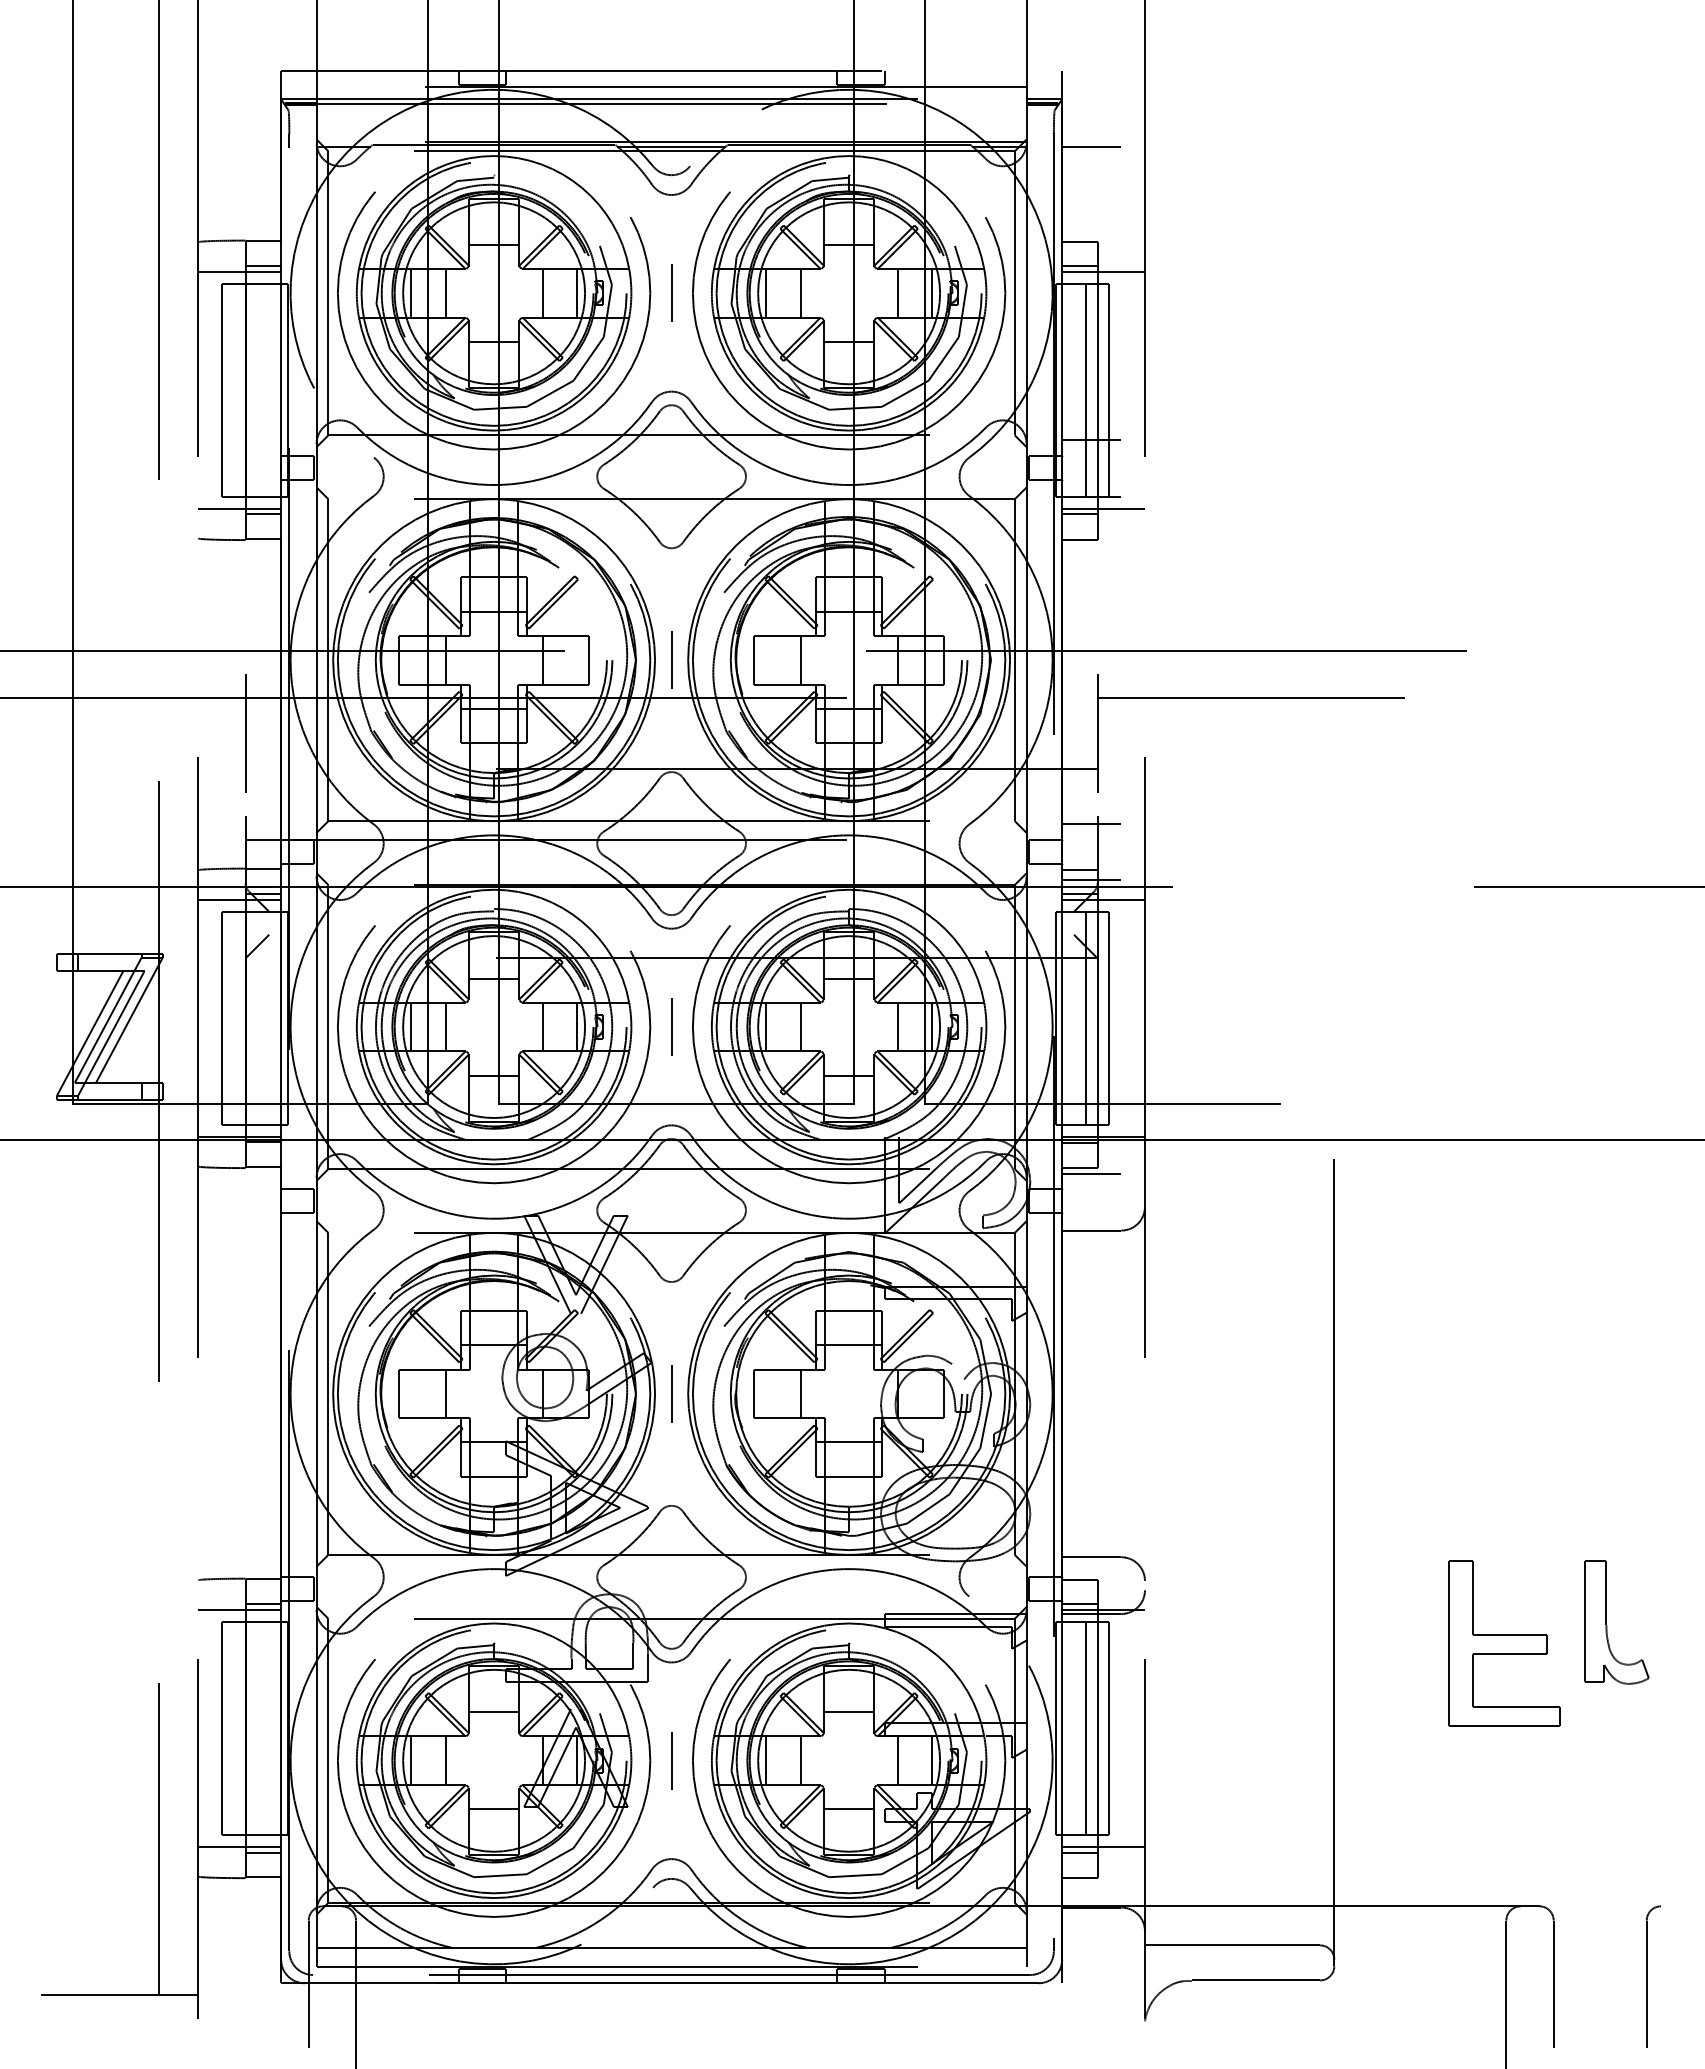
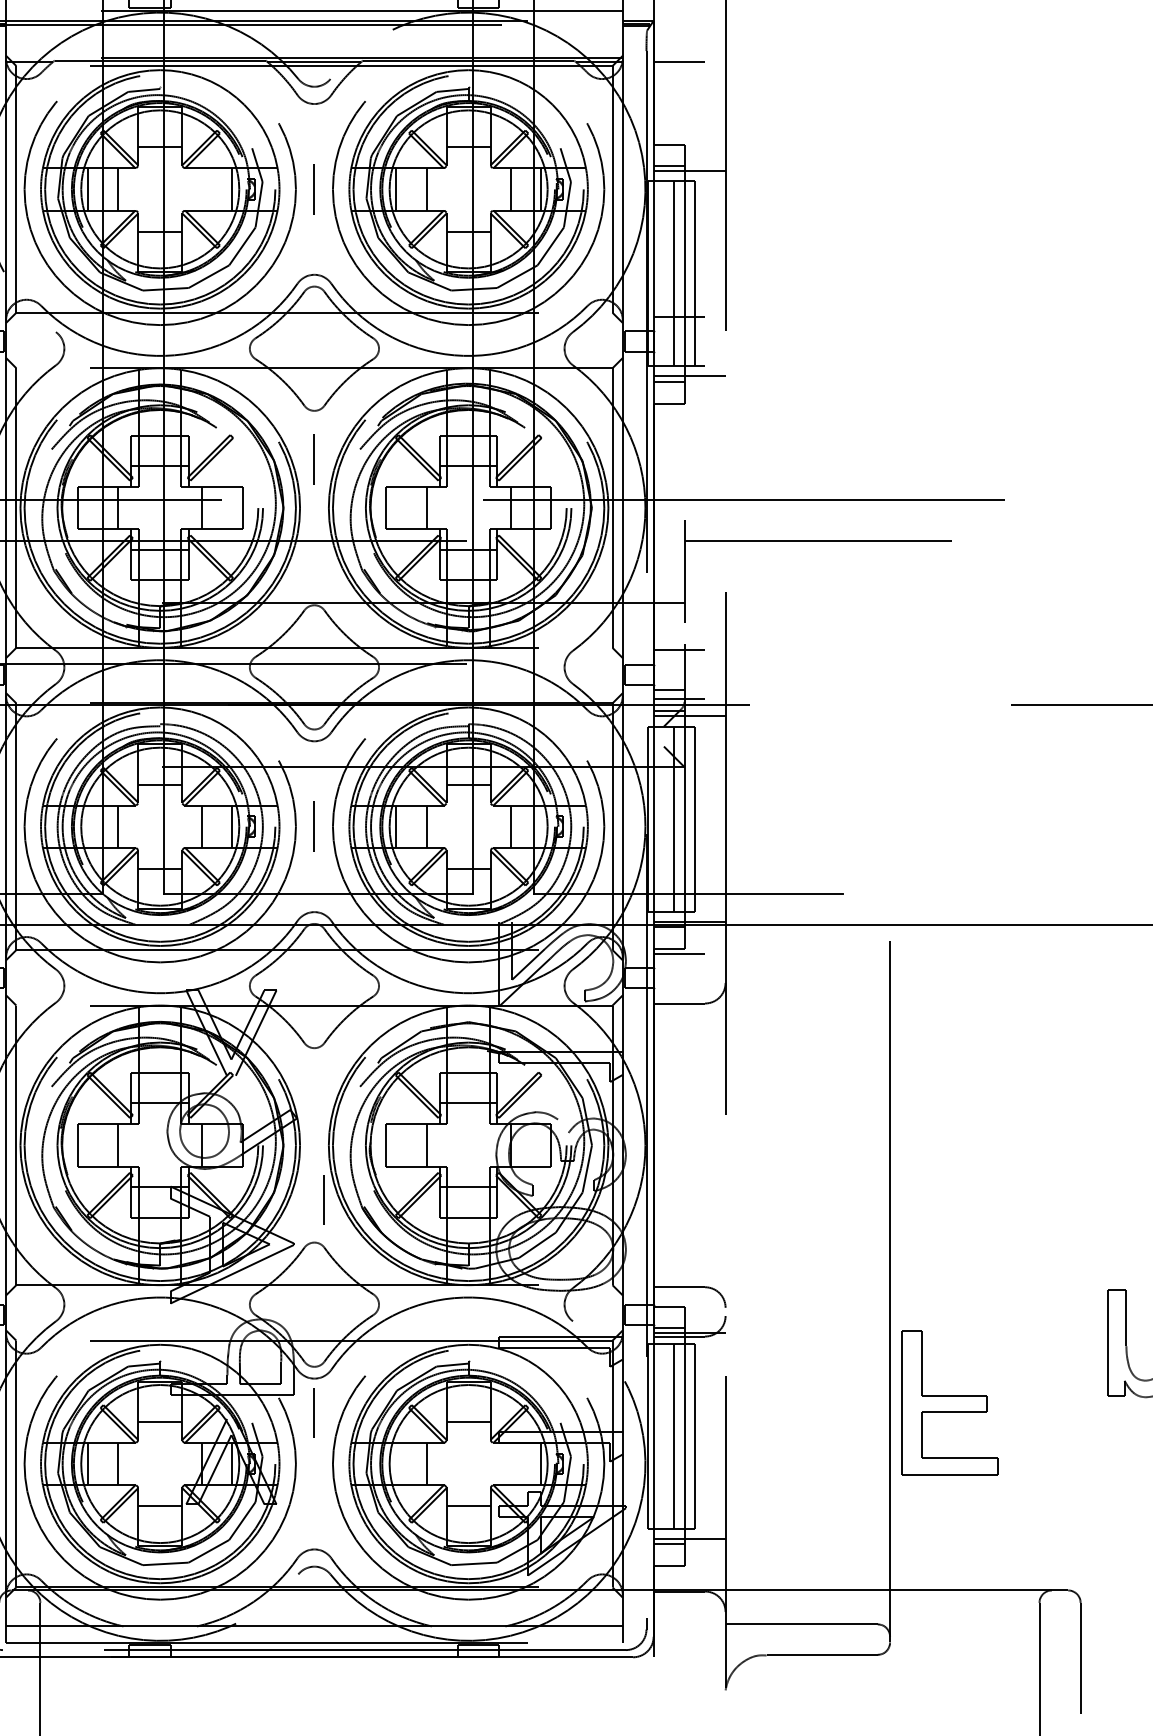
line: (542, 292) -> (202, 188), removed
line: (671, 659) -> (314, 458), moved
line: (410, 1026) -> (87, 826), removed
line: (932, 1026) -> (541, 826), removed
line: (671, 1393) -> (323, 1199), moved
part: (1504, 1643) -> (950, 1402), moved
line: (671, 1760) -> (314, 1412), moved
line: (766, 1760) -> (396, 1463), removed
line: (897, 1760) -> (510, 1463), removed

